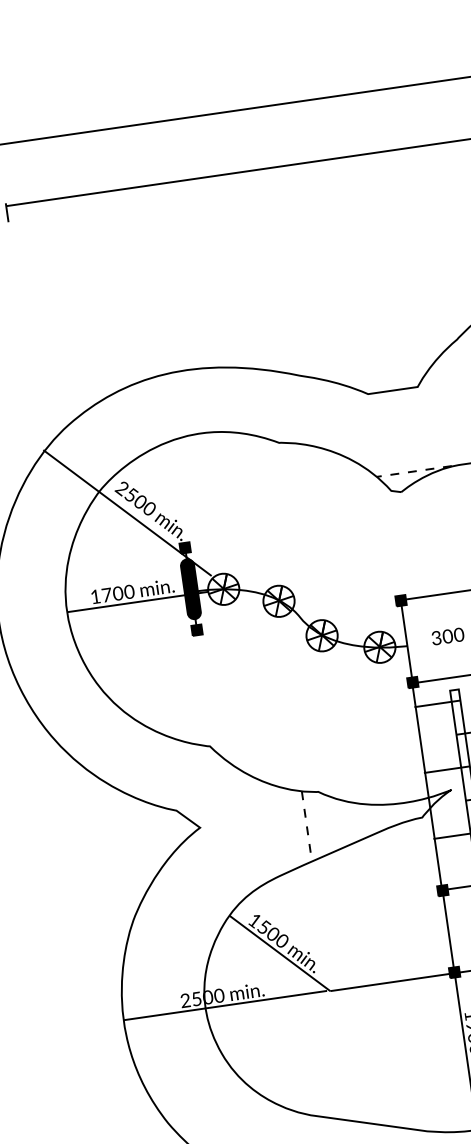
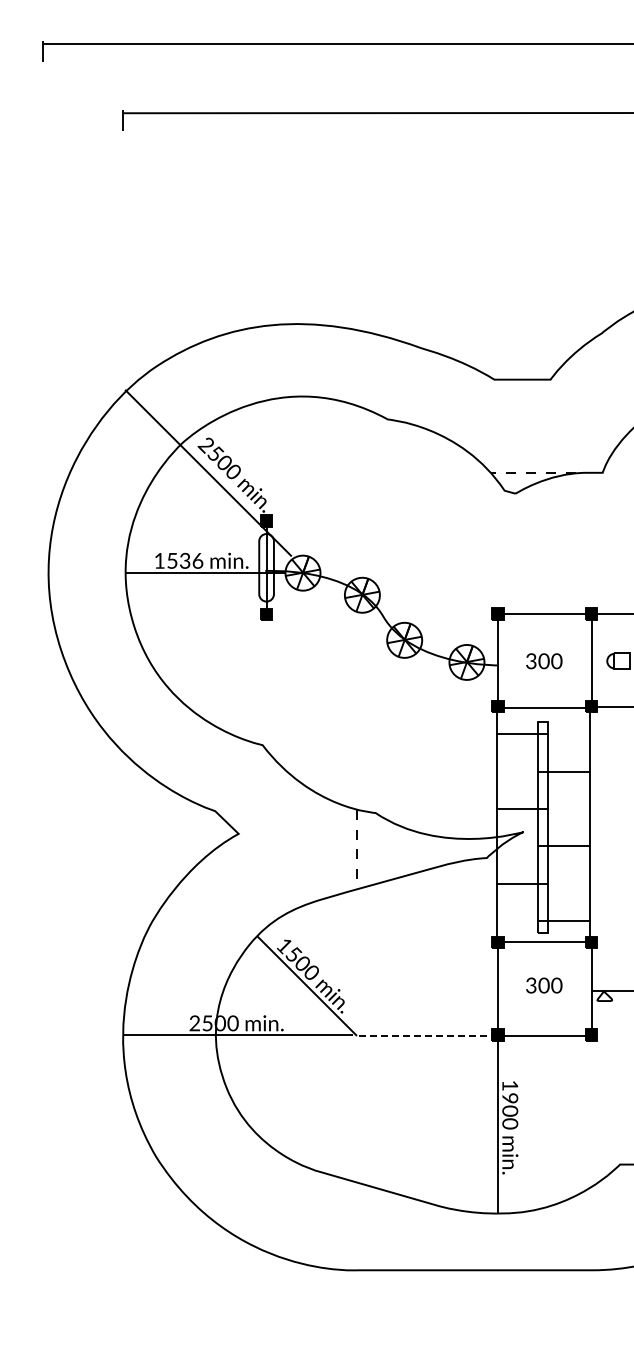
fill: (190, 589) -> (266, 567), removed
text: (118, 593) -> (185, 560), 1700 -> 1536
line: (391, 981) -> (426, 1035), solid -> dashed

